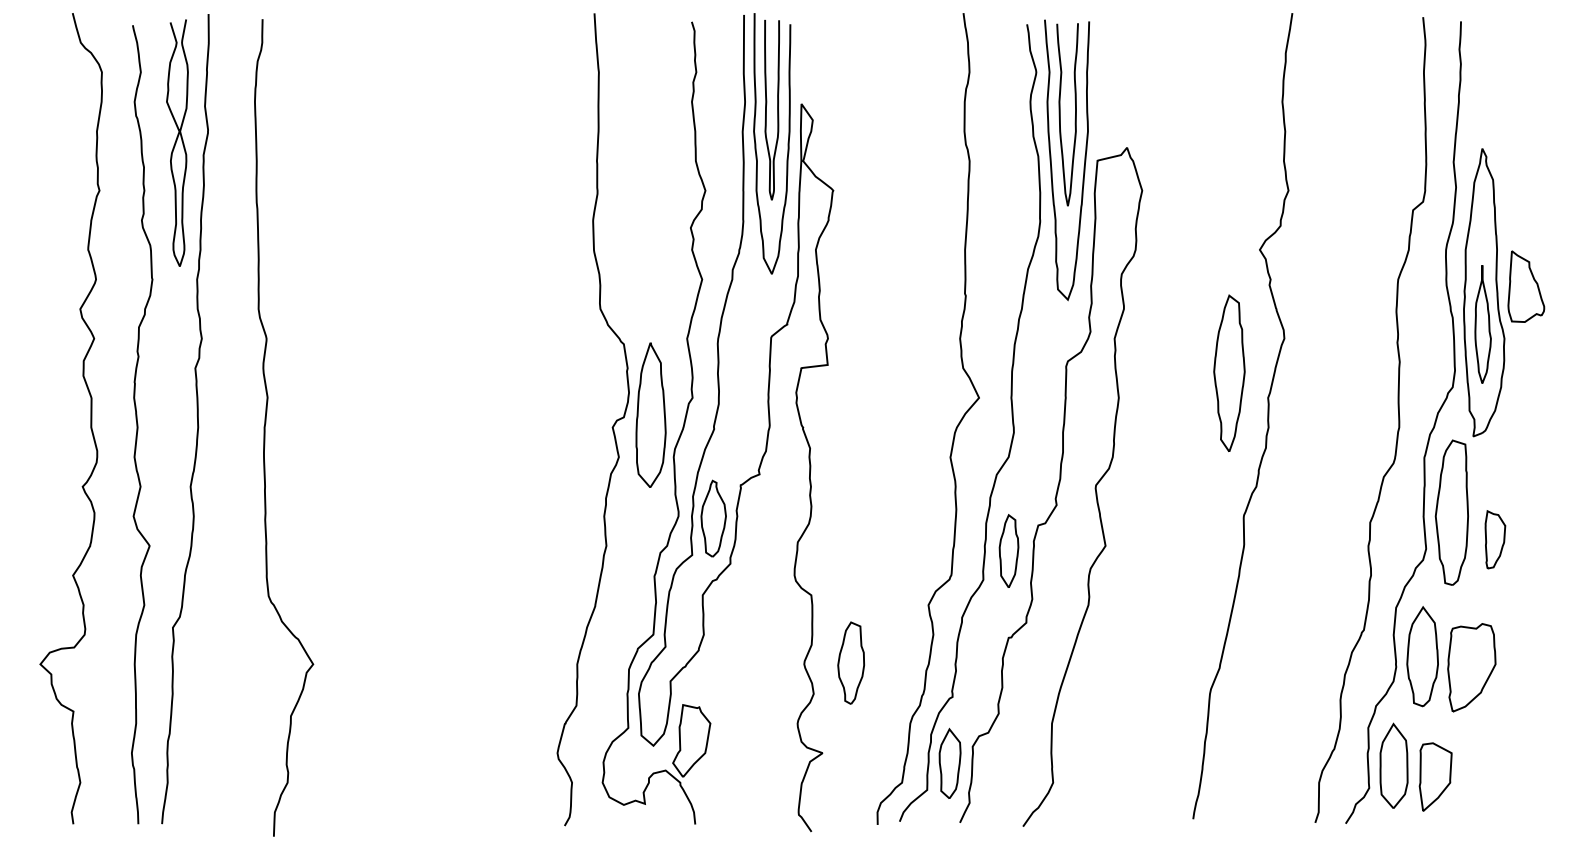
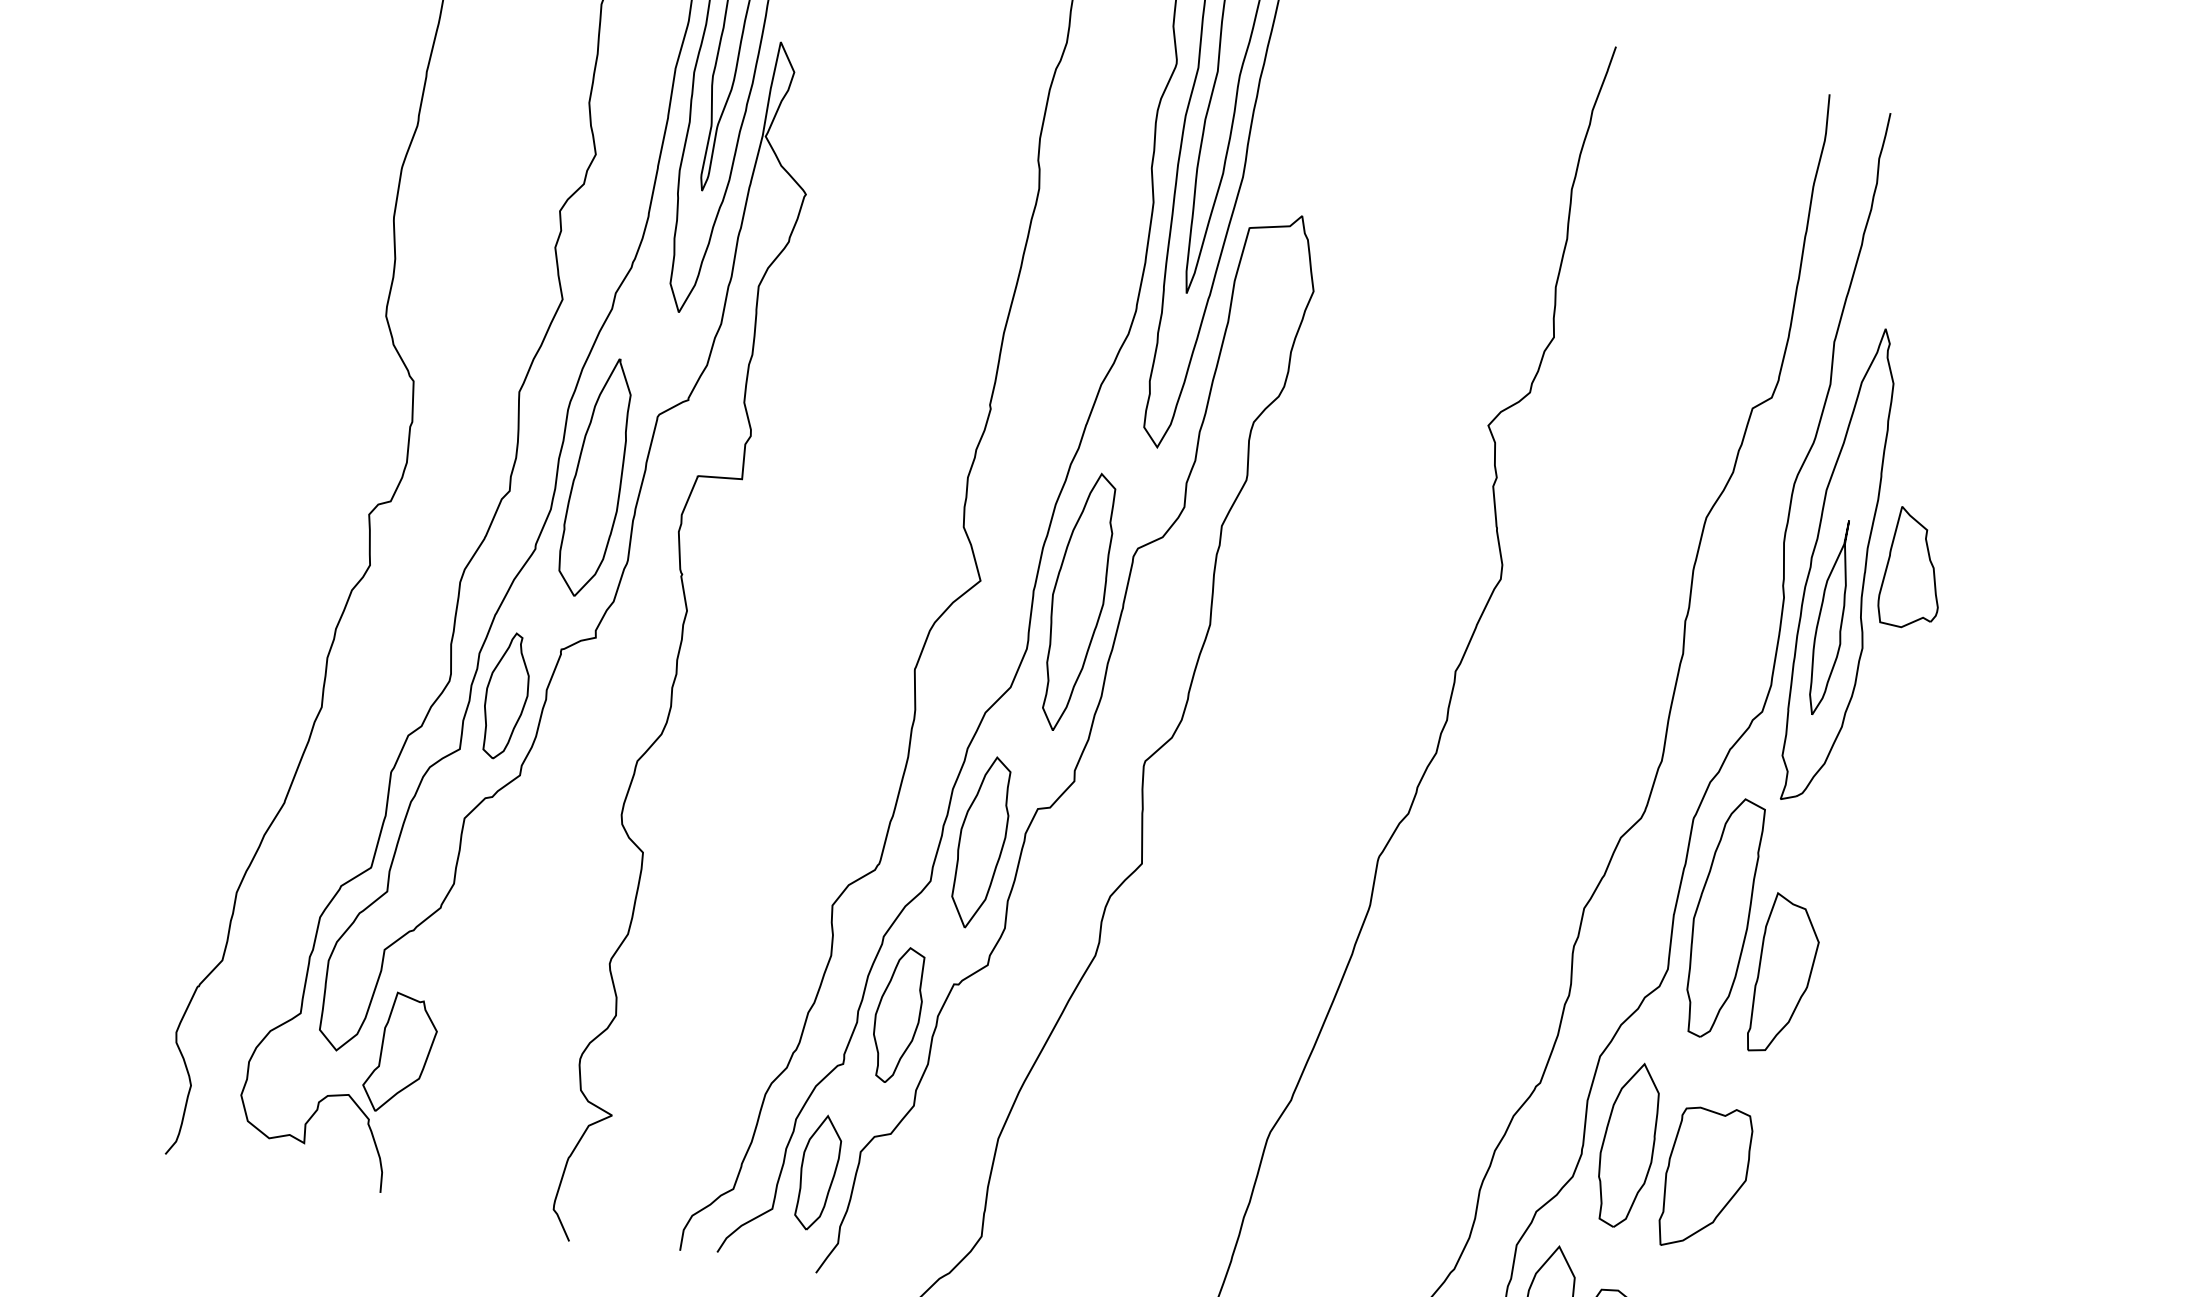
part: (1229, 372) -> (1077, 600), moved
part: (650, 414) -> (597, 476), moved
part: (1495, 539) -> (1784, 975), size x1.67
part: (1008, 550) -> (981, 840), size x1.43
part: (851, 662) -> (898, 1014), moved

